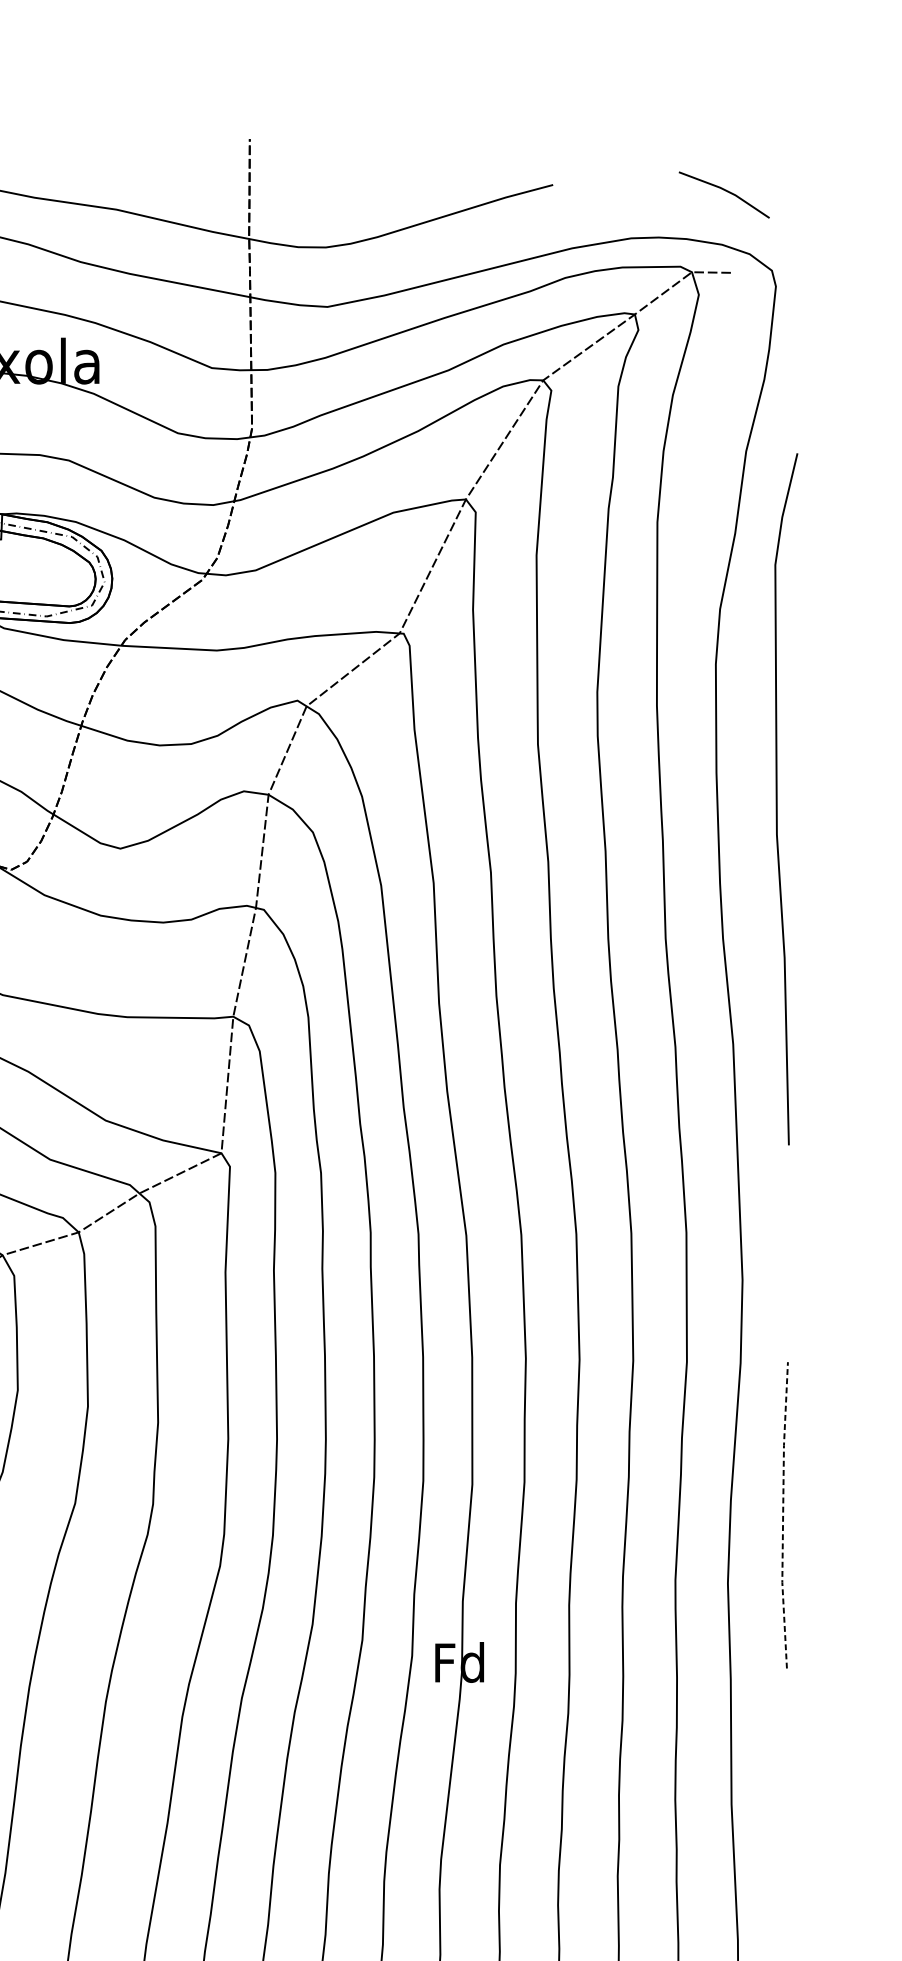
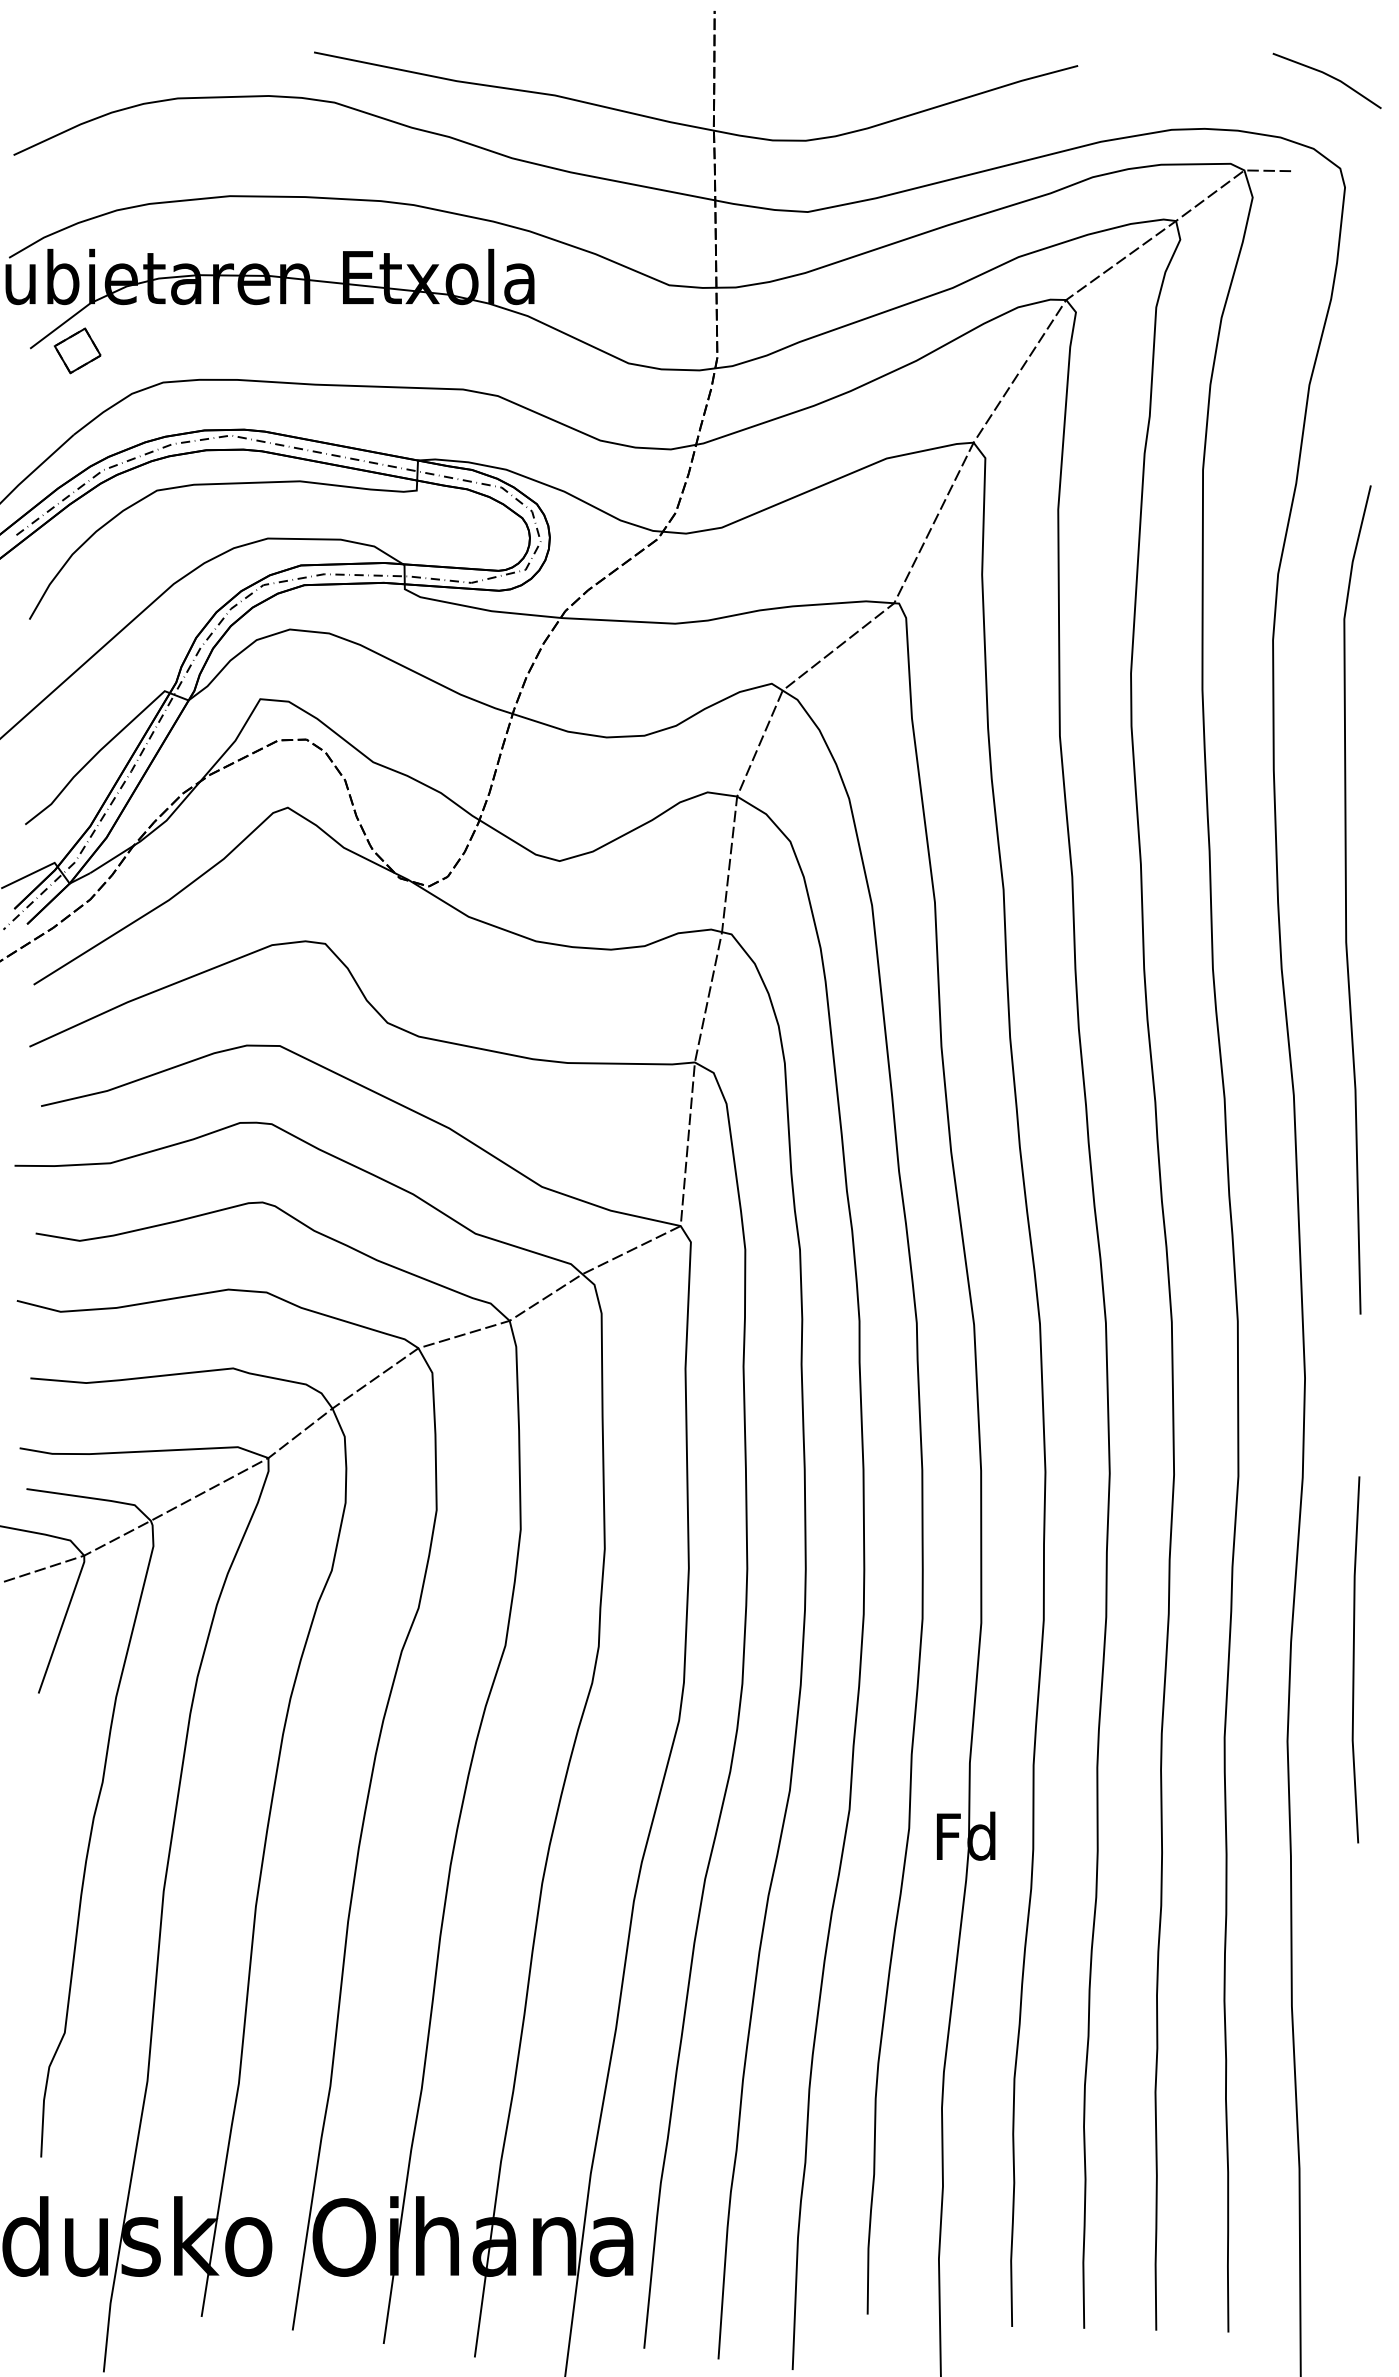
line: (725, 191) -> (1328, 76), moved
curve: (777, 798) -> (1346, 899), moved
line: (782, 1515) -> (1353, 1659), dashed -> solid

